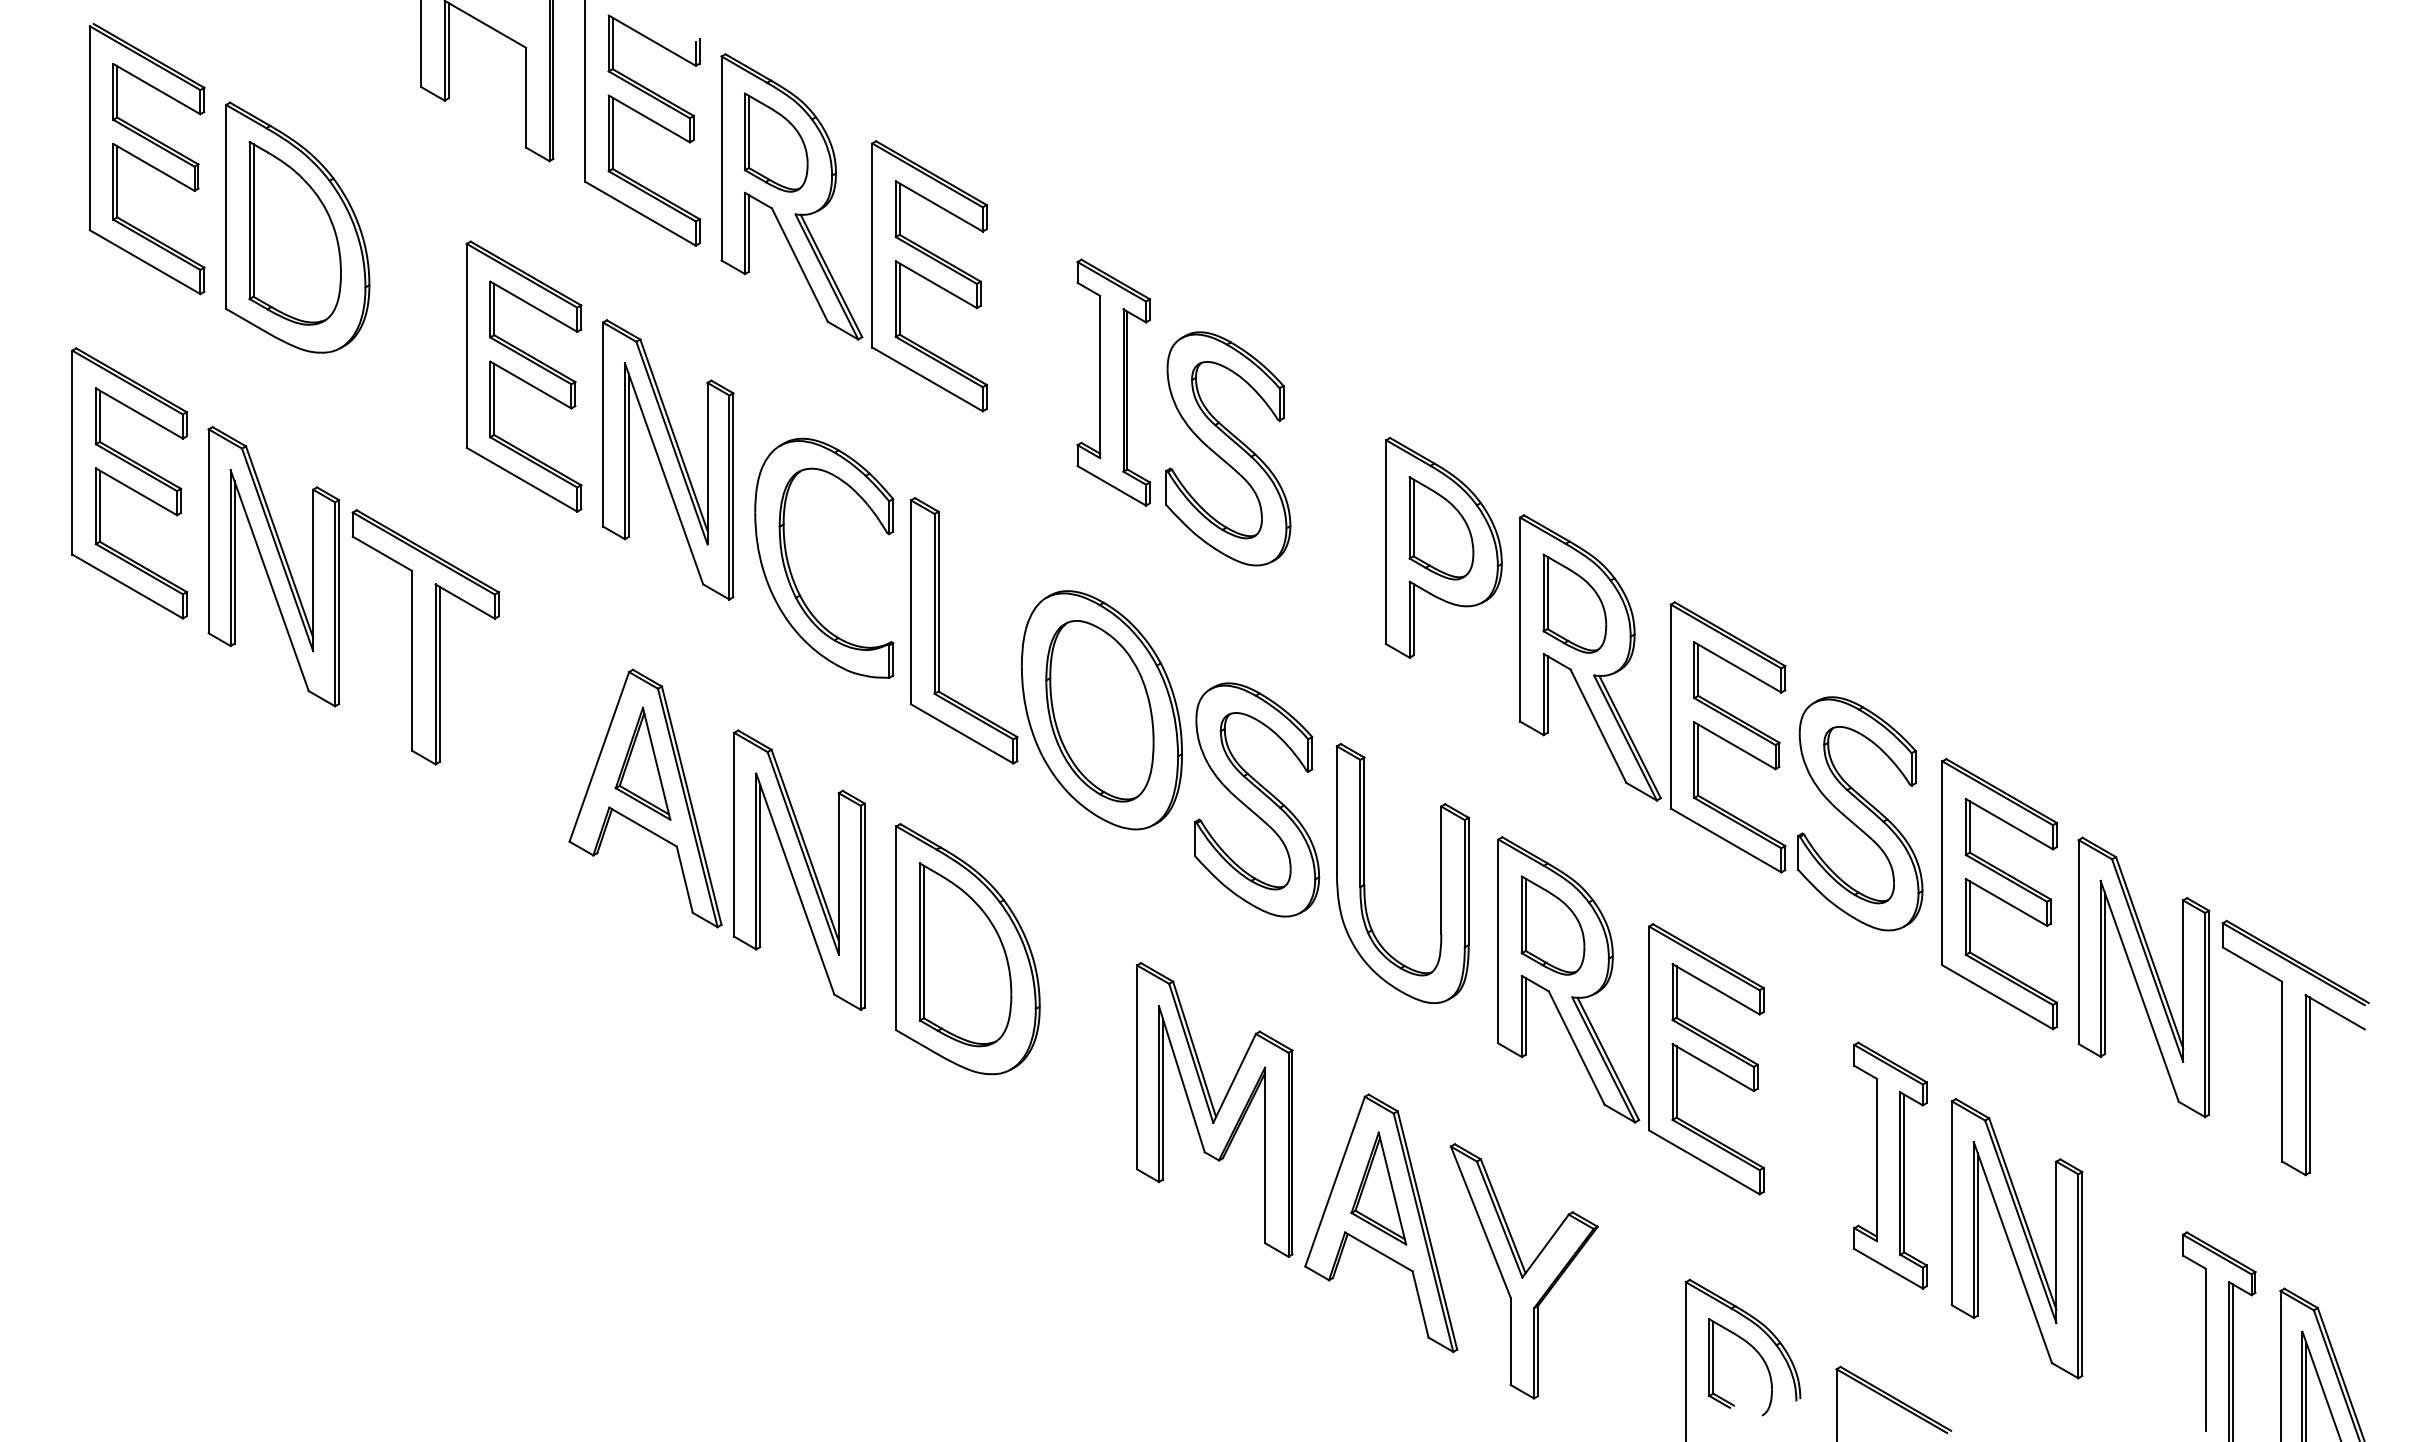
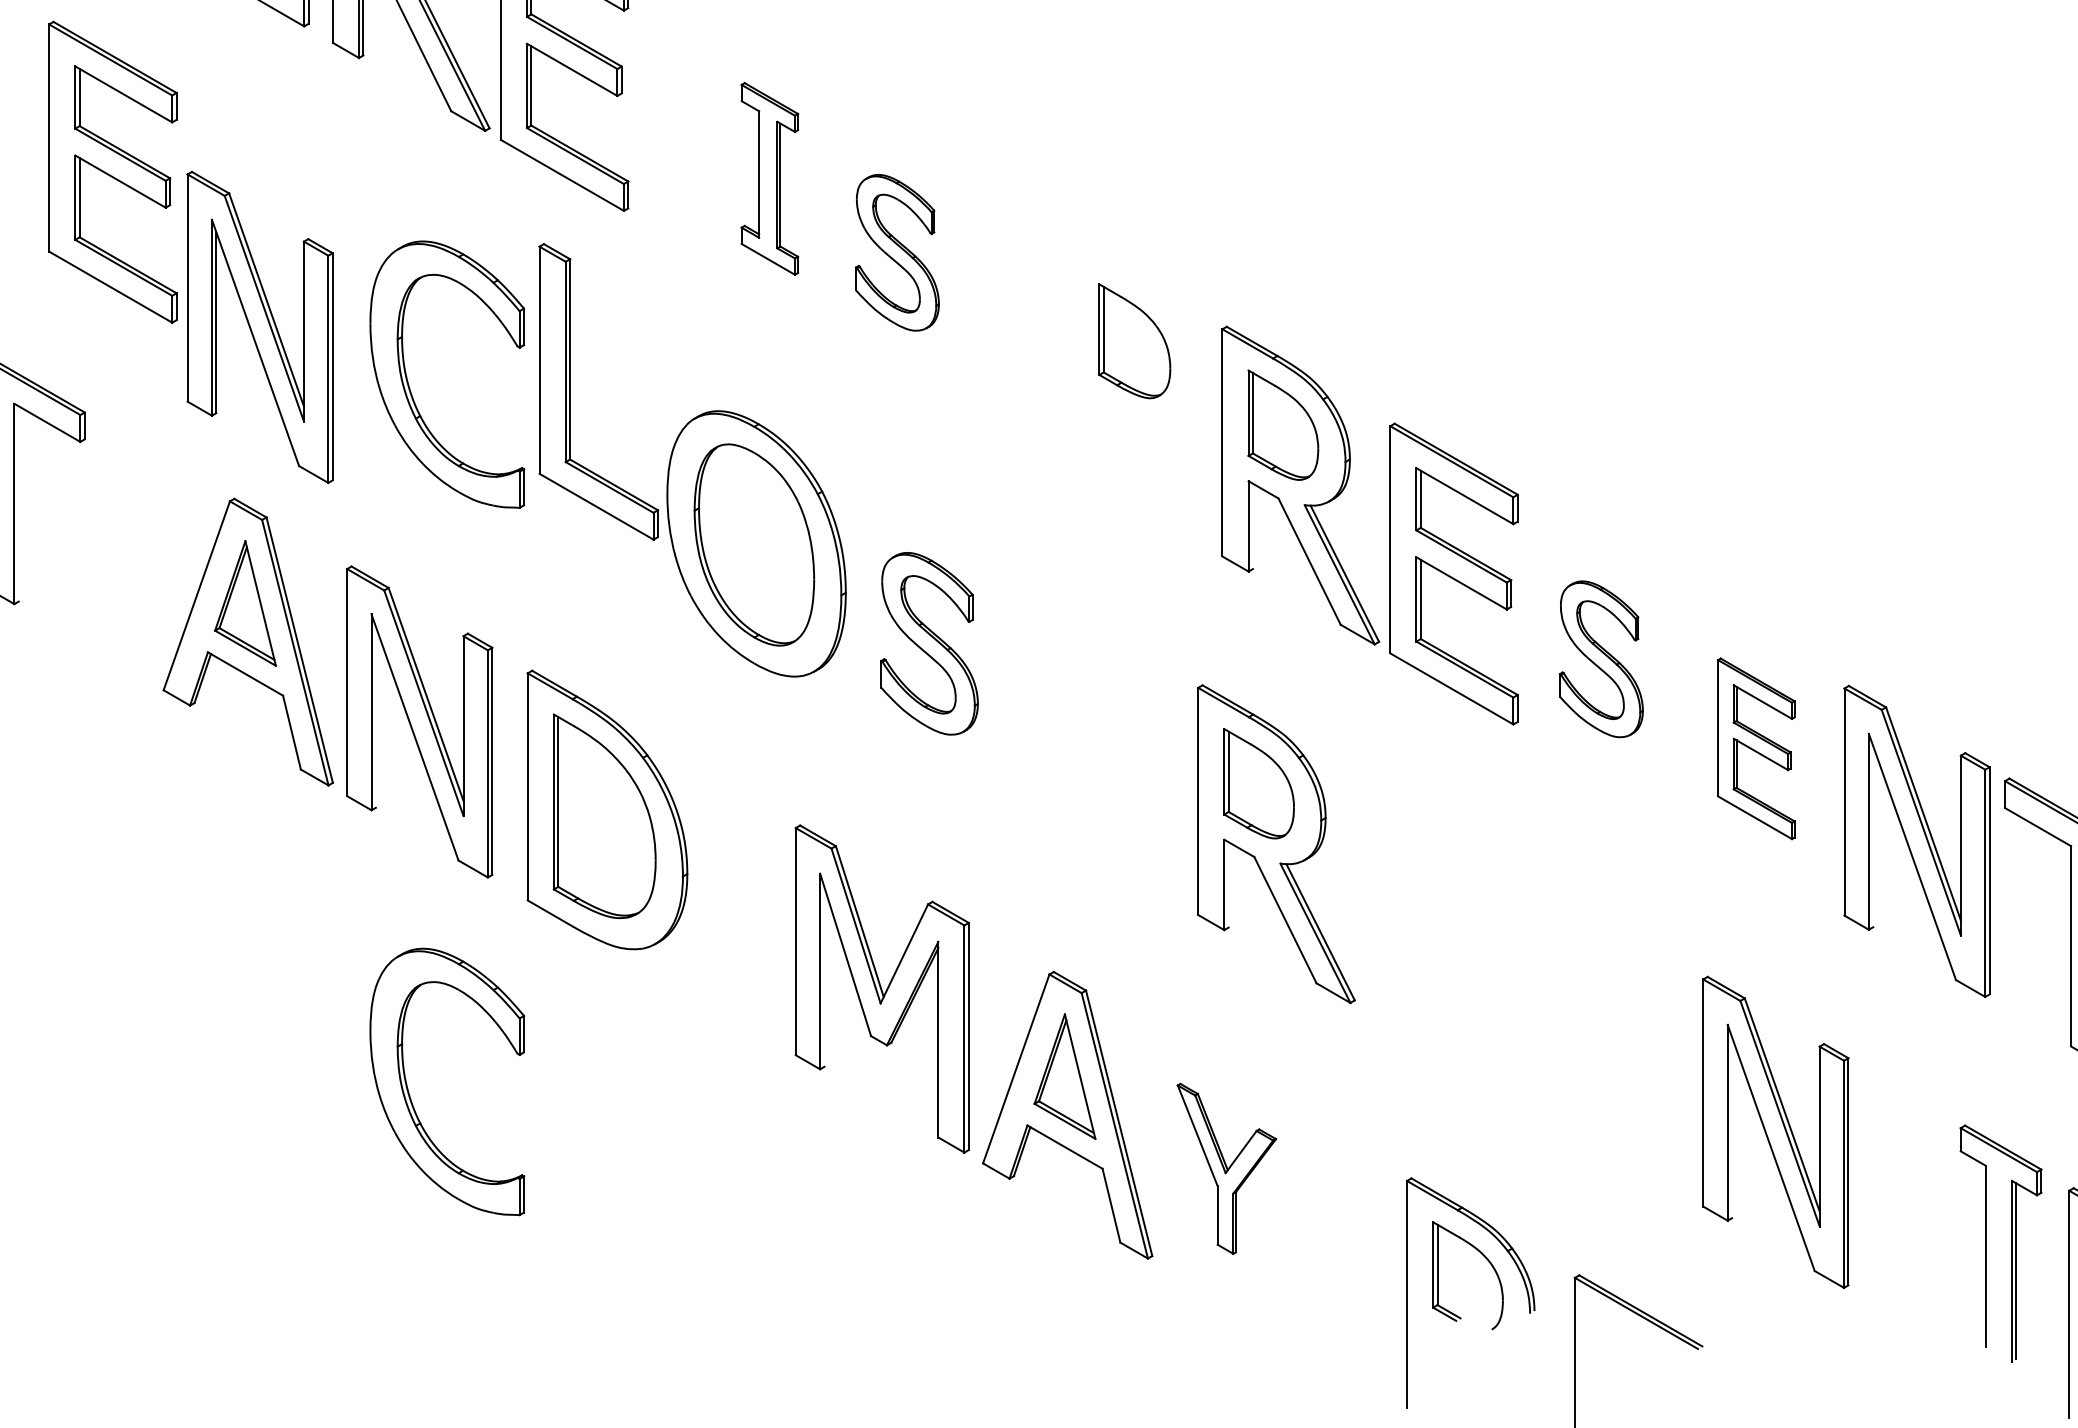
part: (1113, 382) -> (769, 178), size x0.7
part: (1228, 448) -> (897, 252), size x0.6
part: (668, 459) -> (260, 326), moved
part: (1443, 547) -> (1137, 362), removed
part: (939, 630) -> (571, 391), moved
line: (439, 674) -> (18, 504), removed
line: (1547, 694) -> (1252, 526), removed
part: (1257, 799) -> (929, 643), size x0.7
part: (1860, 813) -> (1601, 658), size x0.6
line: (760, 865) -> (376, 716), removed
part: (1364, 873) -> (1049, 725), removed
part: (1999, 894) -> (1756, 749), size x0.6
line: (2104, 972) -> (1873, 835), removed
line: (1525, 1016) -> (1228, 884), removed
part: (1706, 1059) -> (1429, 932), removed
line: (1162, 1098) -> (824, 976), removed
part: (1890, 1165) -> (1634, 1050), removed
part: (790, 1202) -> (409, 1092), added
line: (1977, 1234) -> (1731, 1127), removed
part: (1523, 1271) -> (1226, 1168), size x0.6

